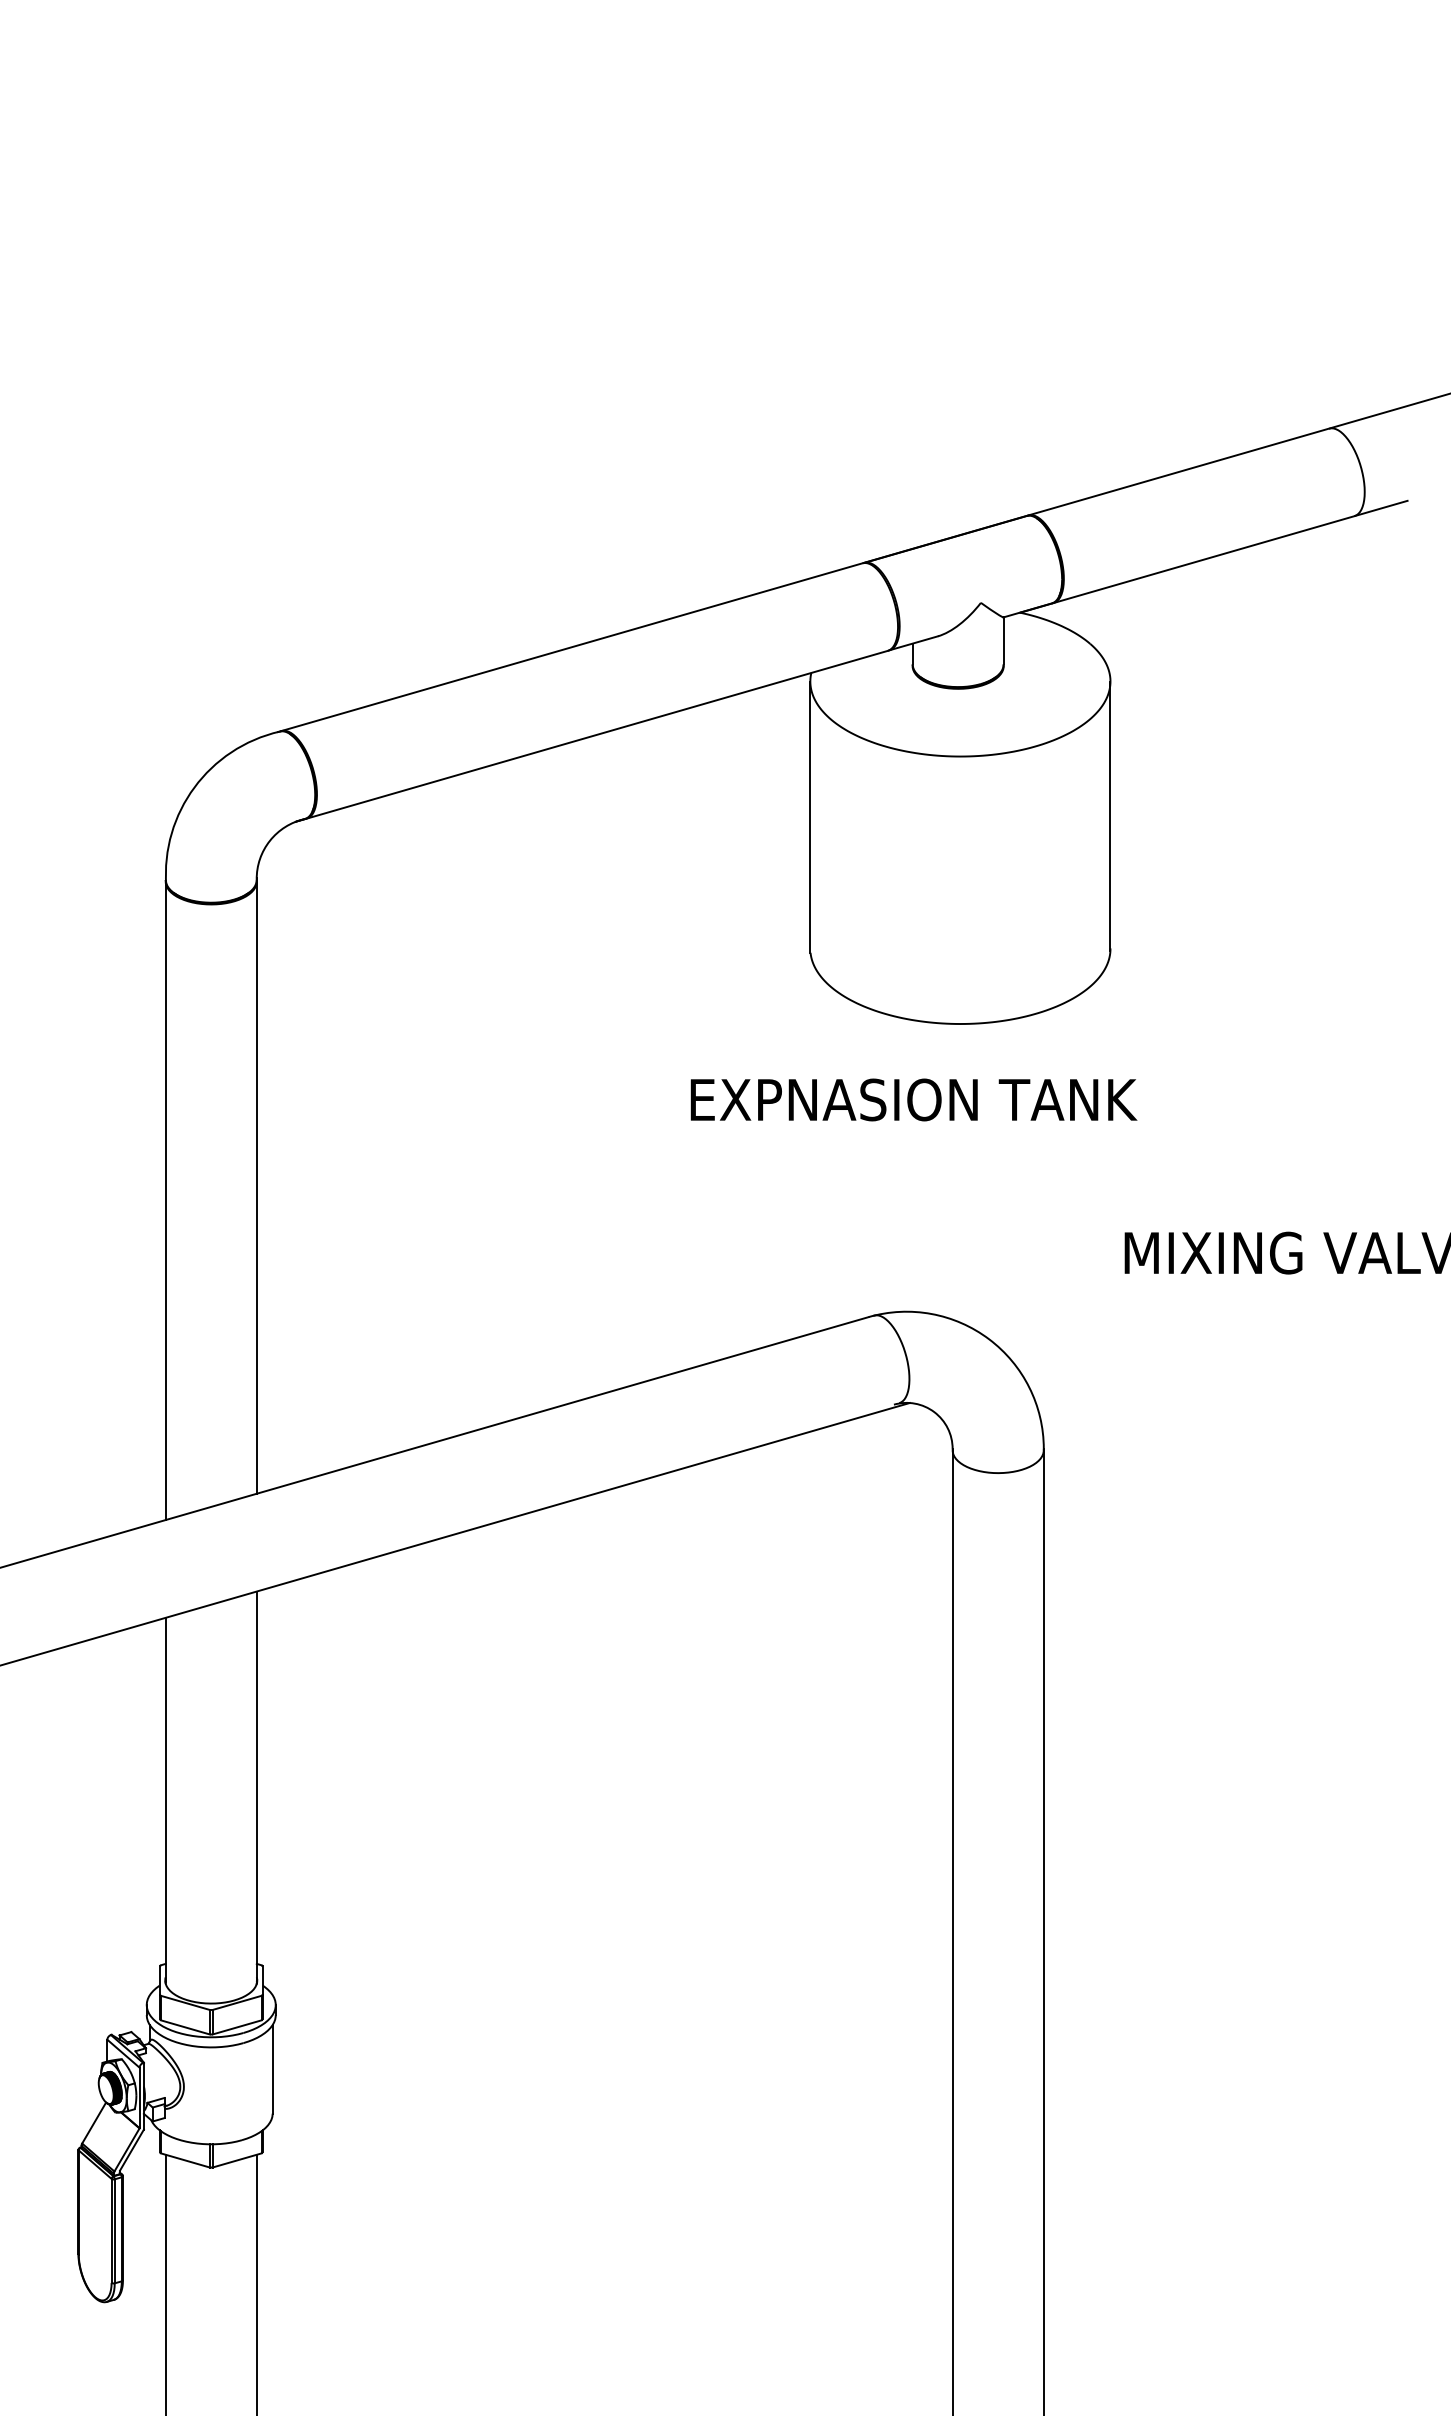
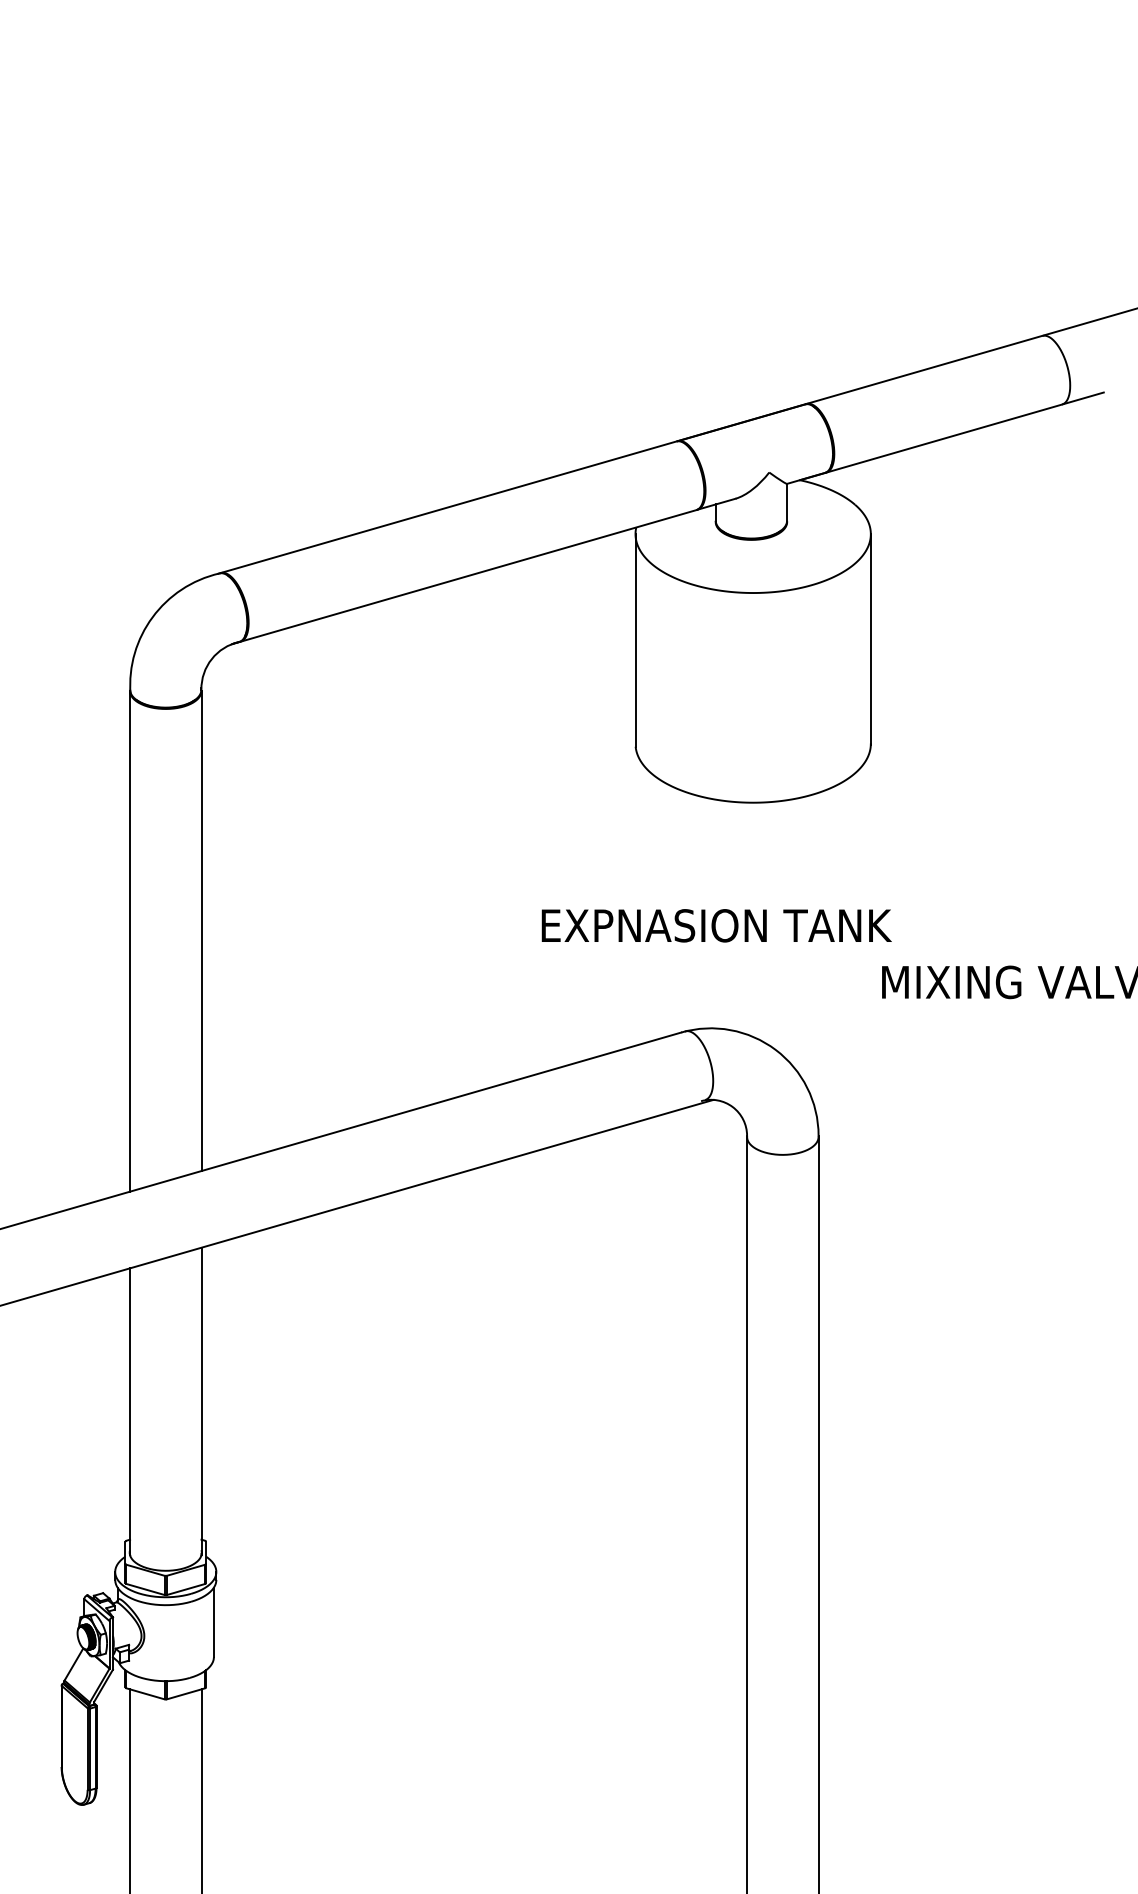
text: (913, 1099) -> (716, 925), moved

